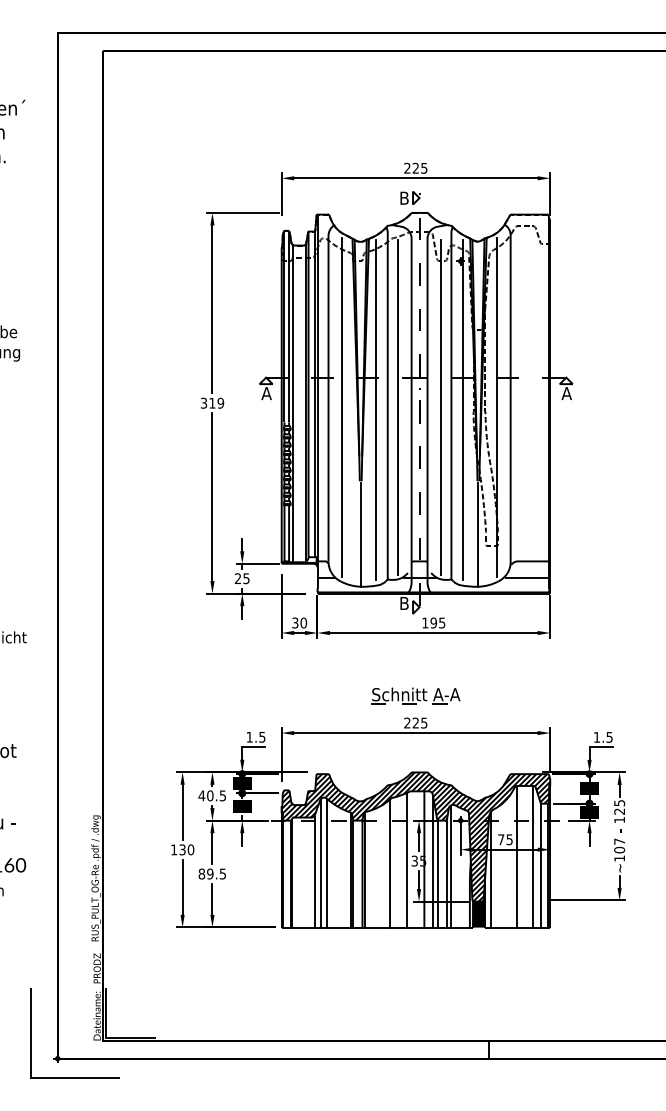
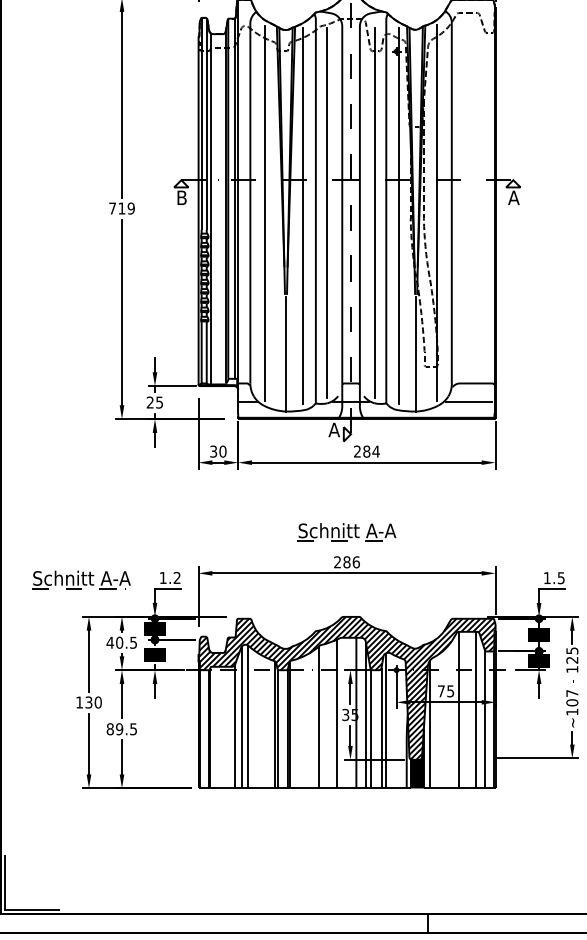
text: (266, 393) -> (181, 197), A -> B
text: (203, 402) -> (112, 207), 319 -> 719
text: (404, 603) -> (334, 430), B -> A
text: (433, 622) -> (366, 451), 195 -> 284
text: (419, 722) -> (350, 561), 225 -> 286
text: (262, 736) -> (177, 577), 1.5 -> 1.2
part: (175, 738) -> (81, 579), added

